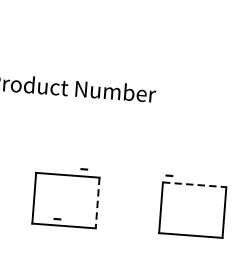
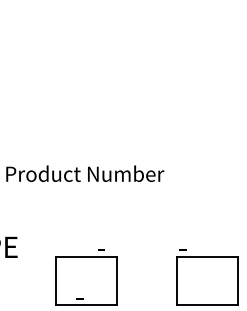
line: (194, 184) -> (207, 256), dashed -> solid
line: (97, 203) -> (116, 281), dashed -> solid

